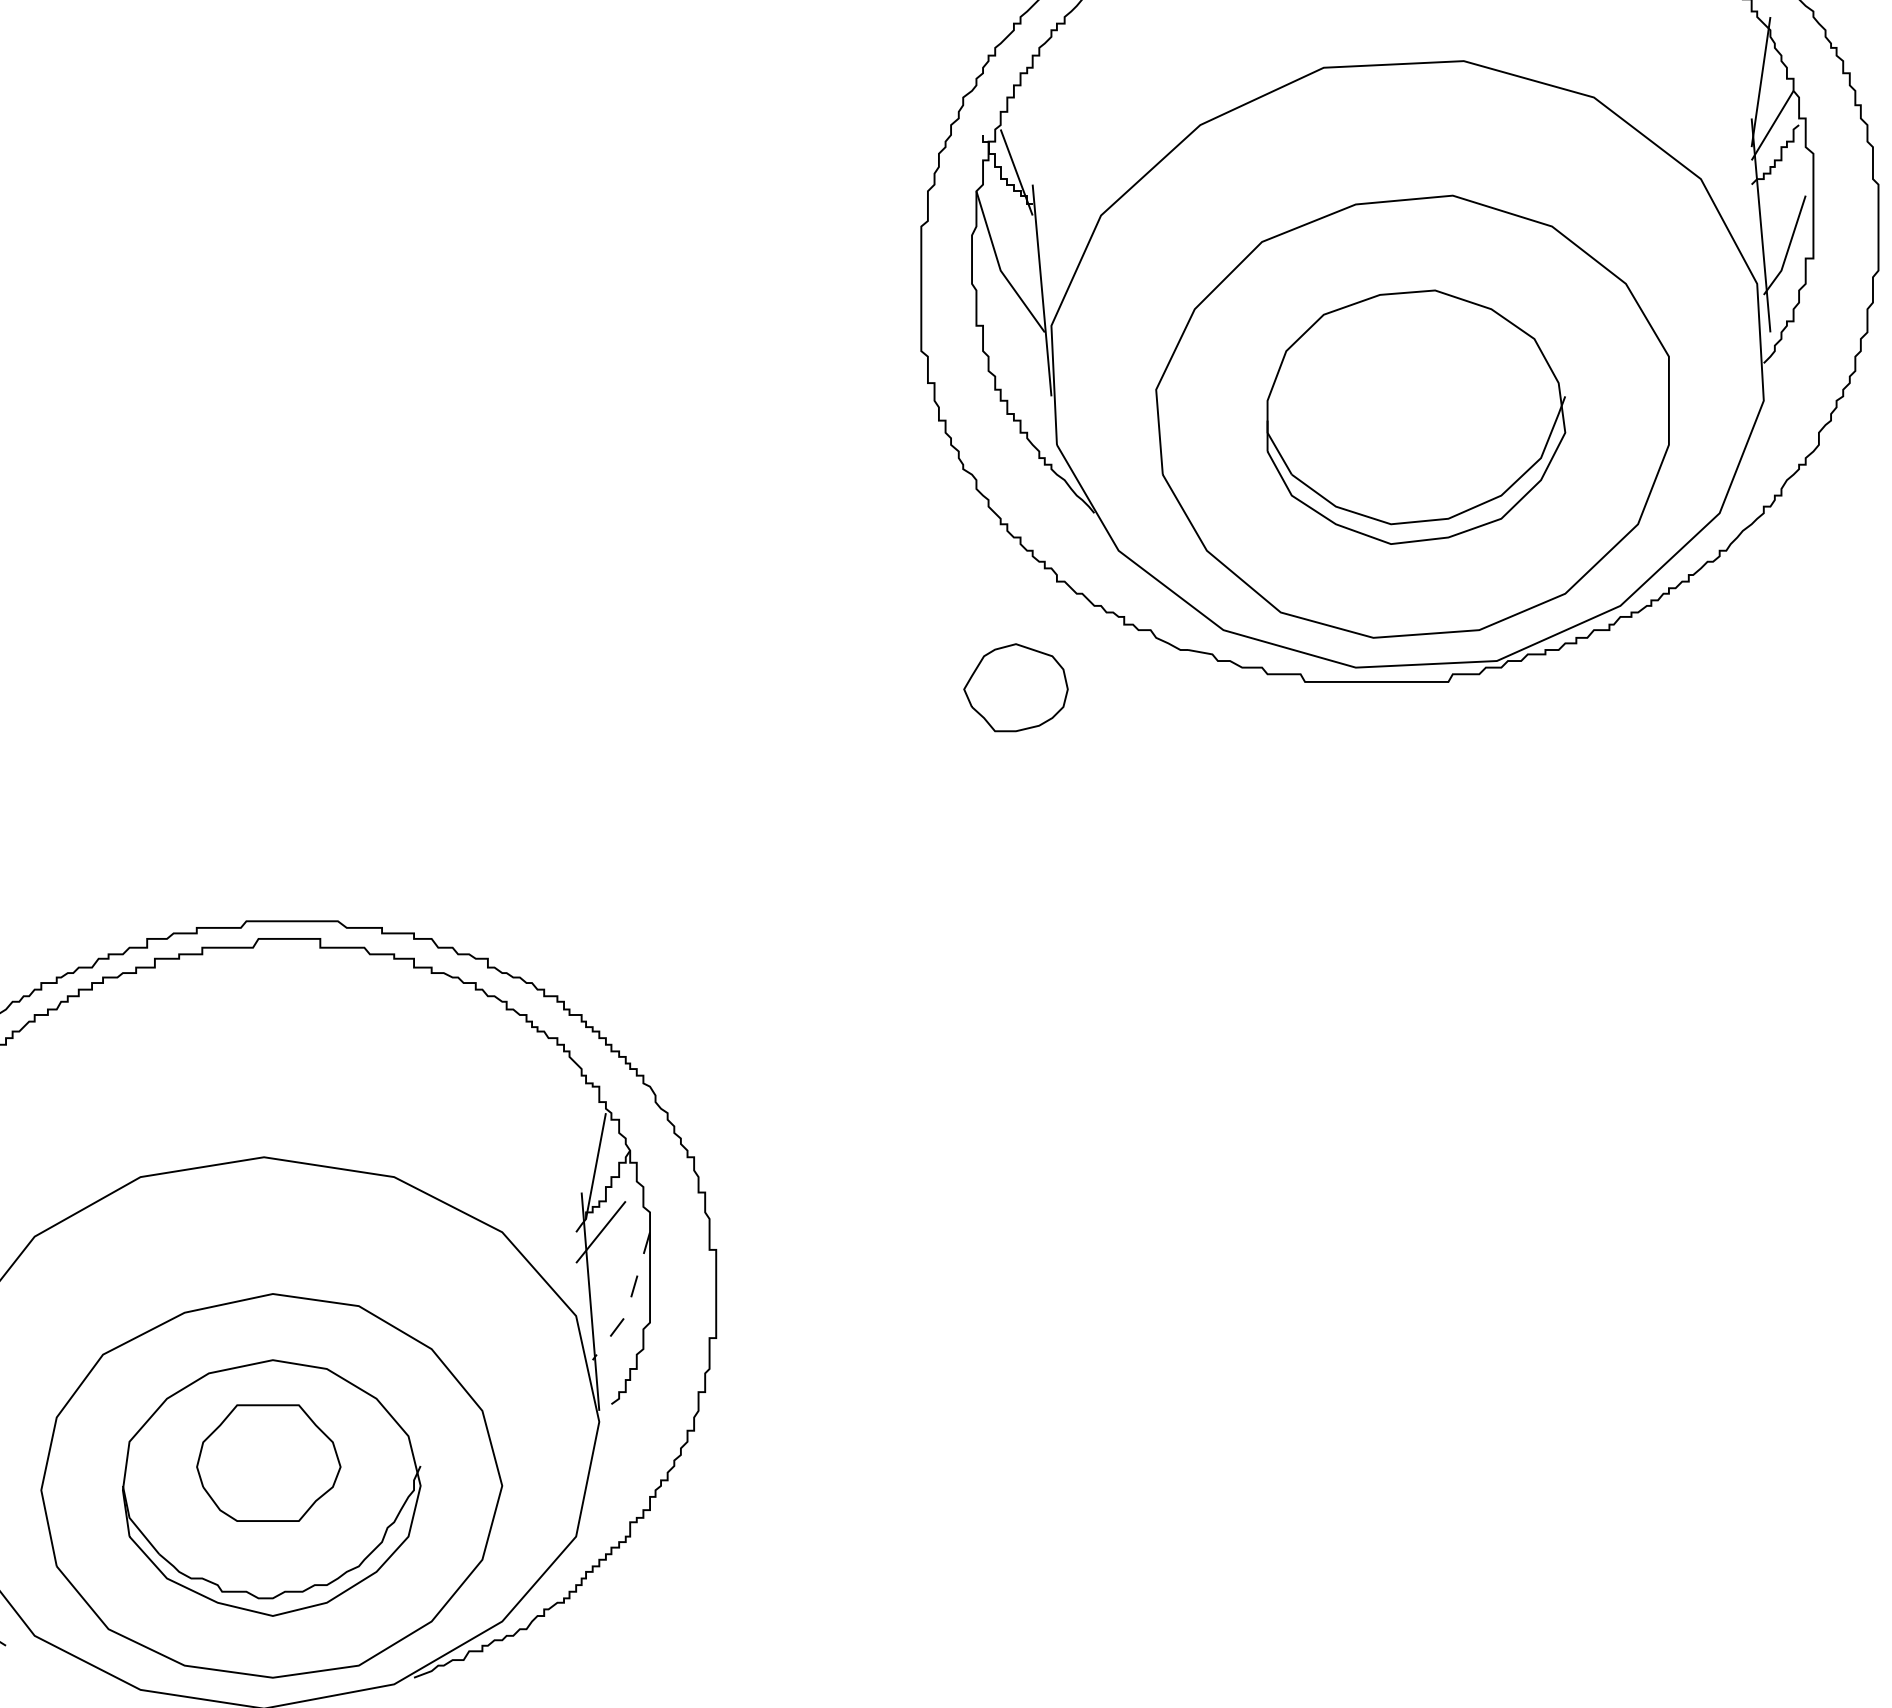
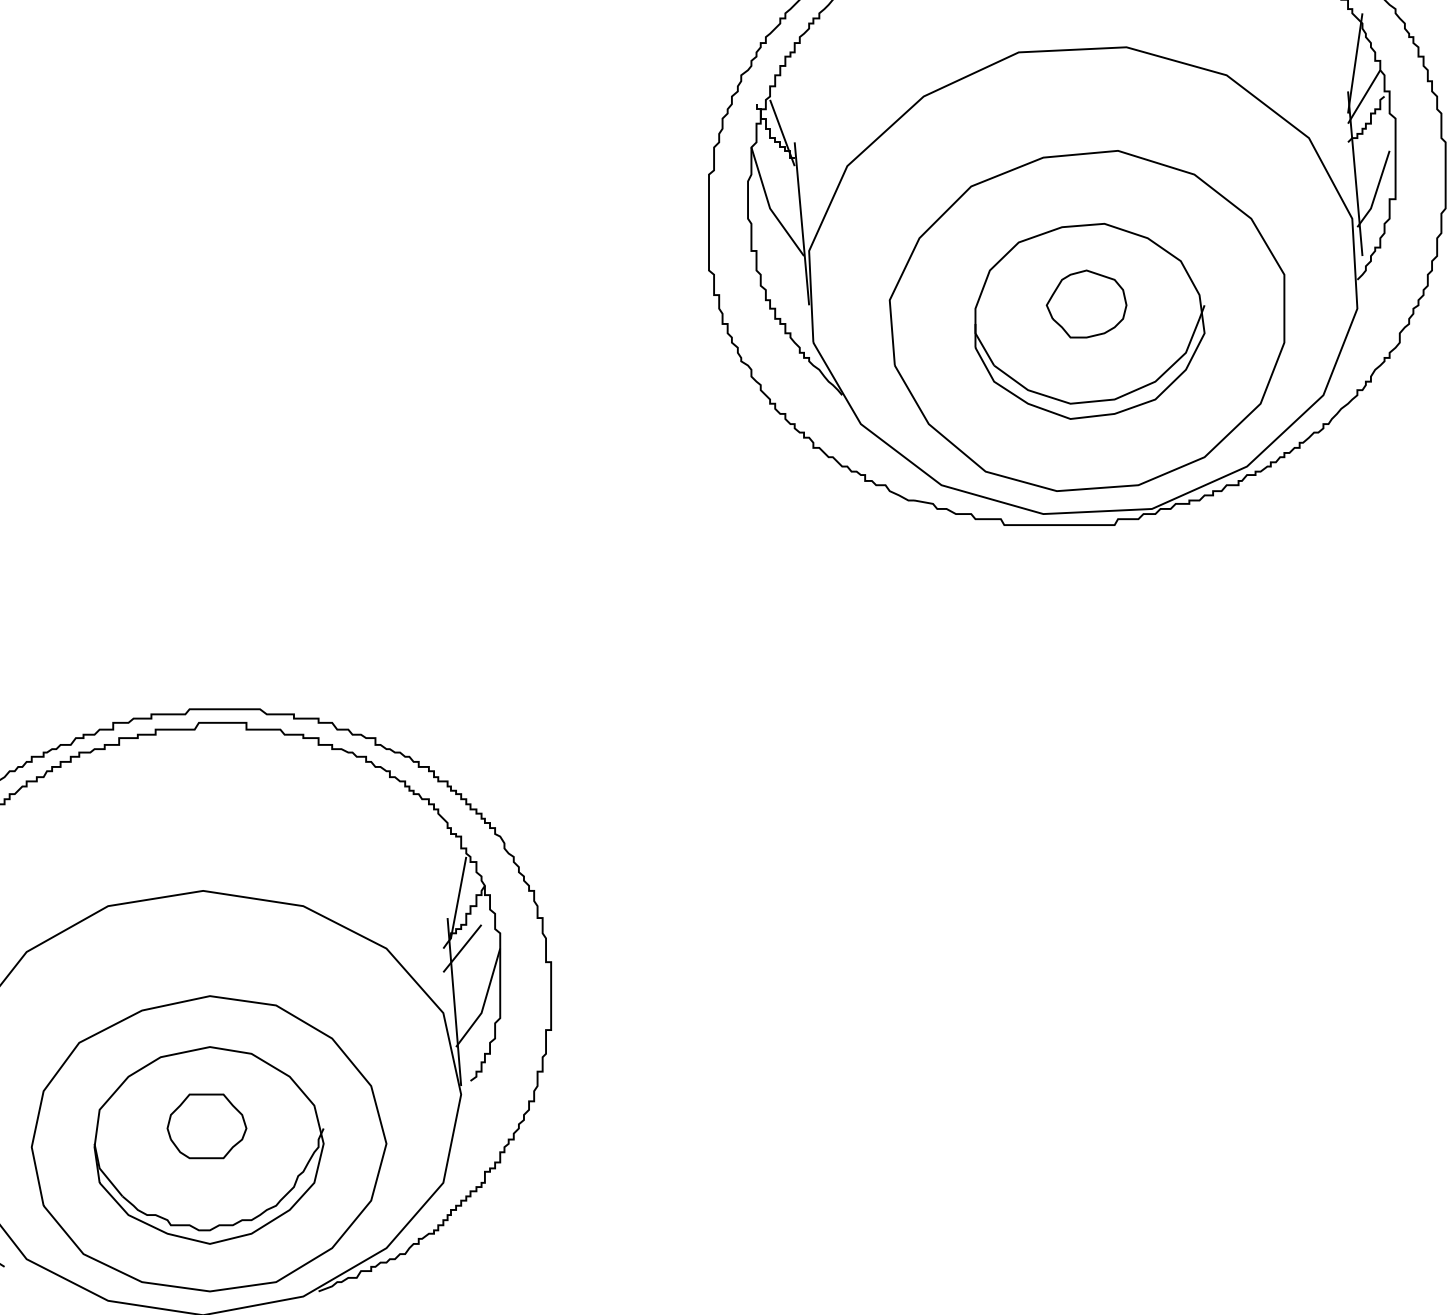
part: (1015, 687) -> (1086, 303), moved
line: (629, 1301) -> (484, 1001), dashed -> solid
part: (269, 1463) -> (207, 1126), size x0.71

